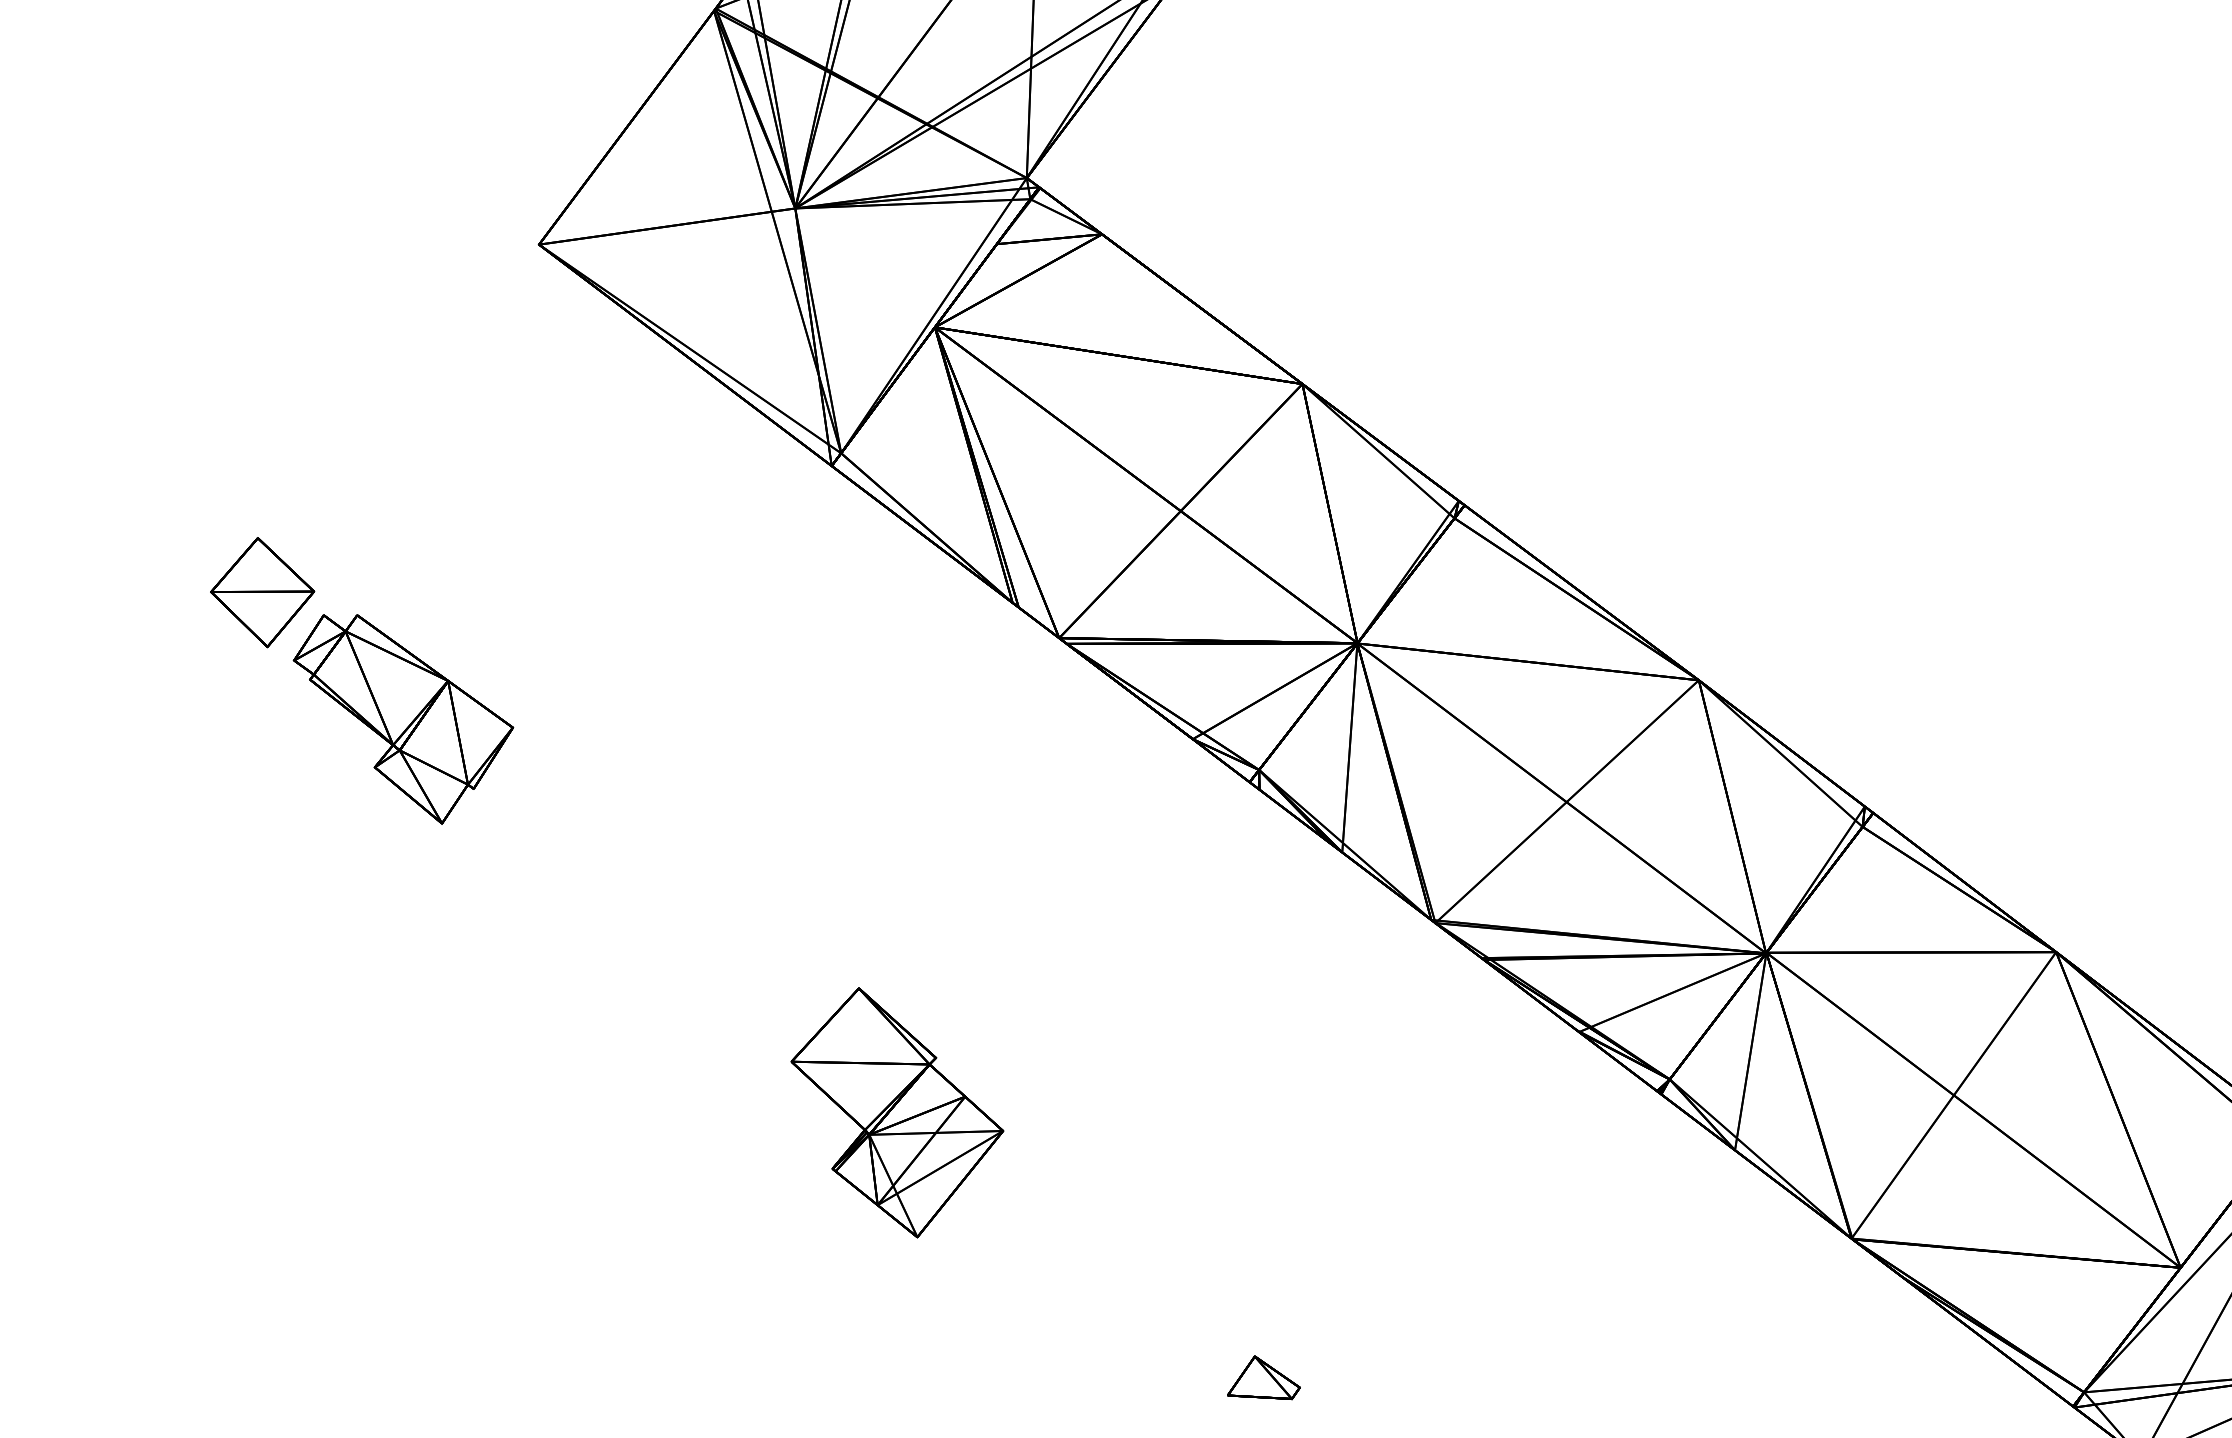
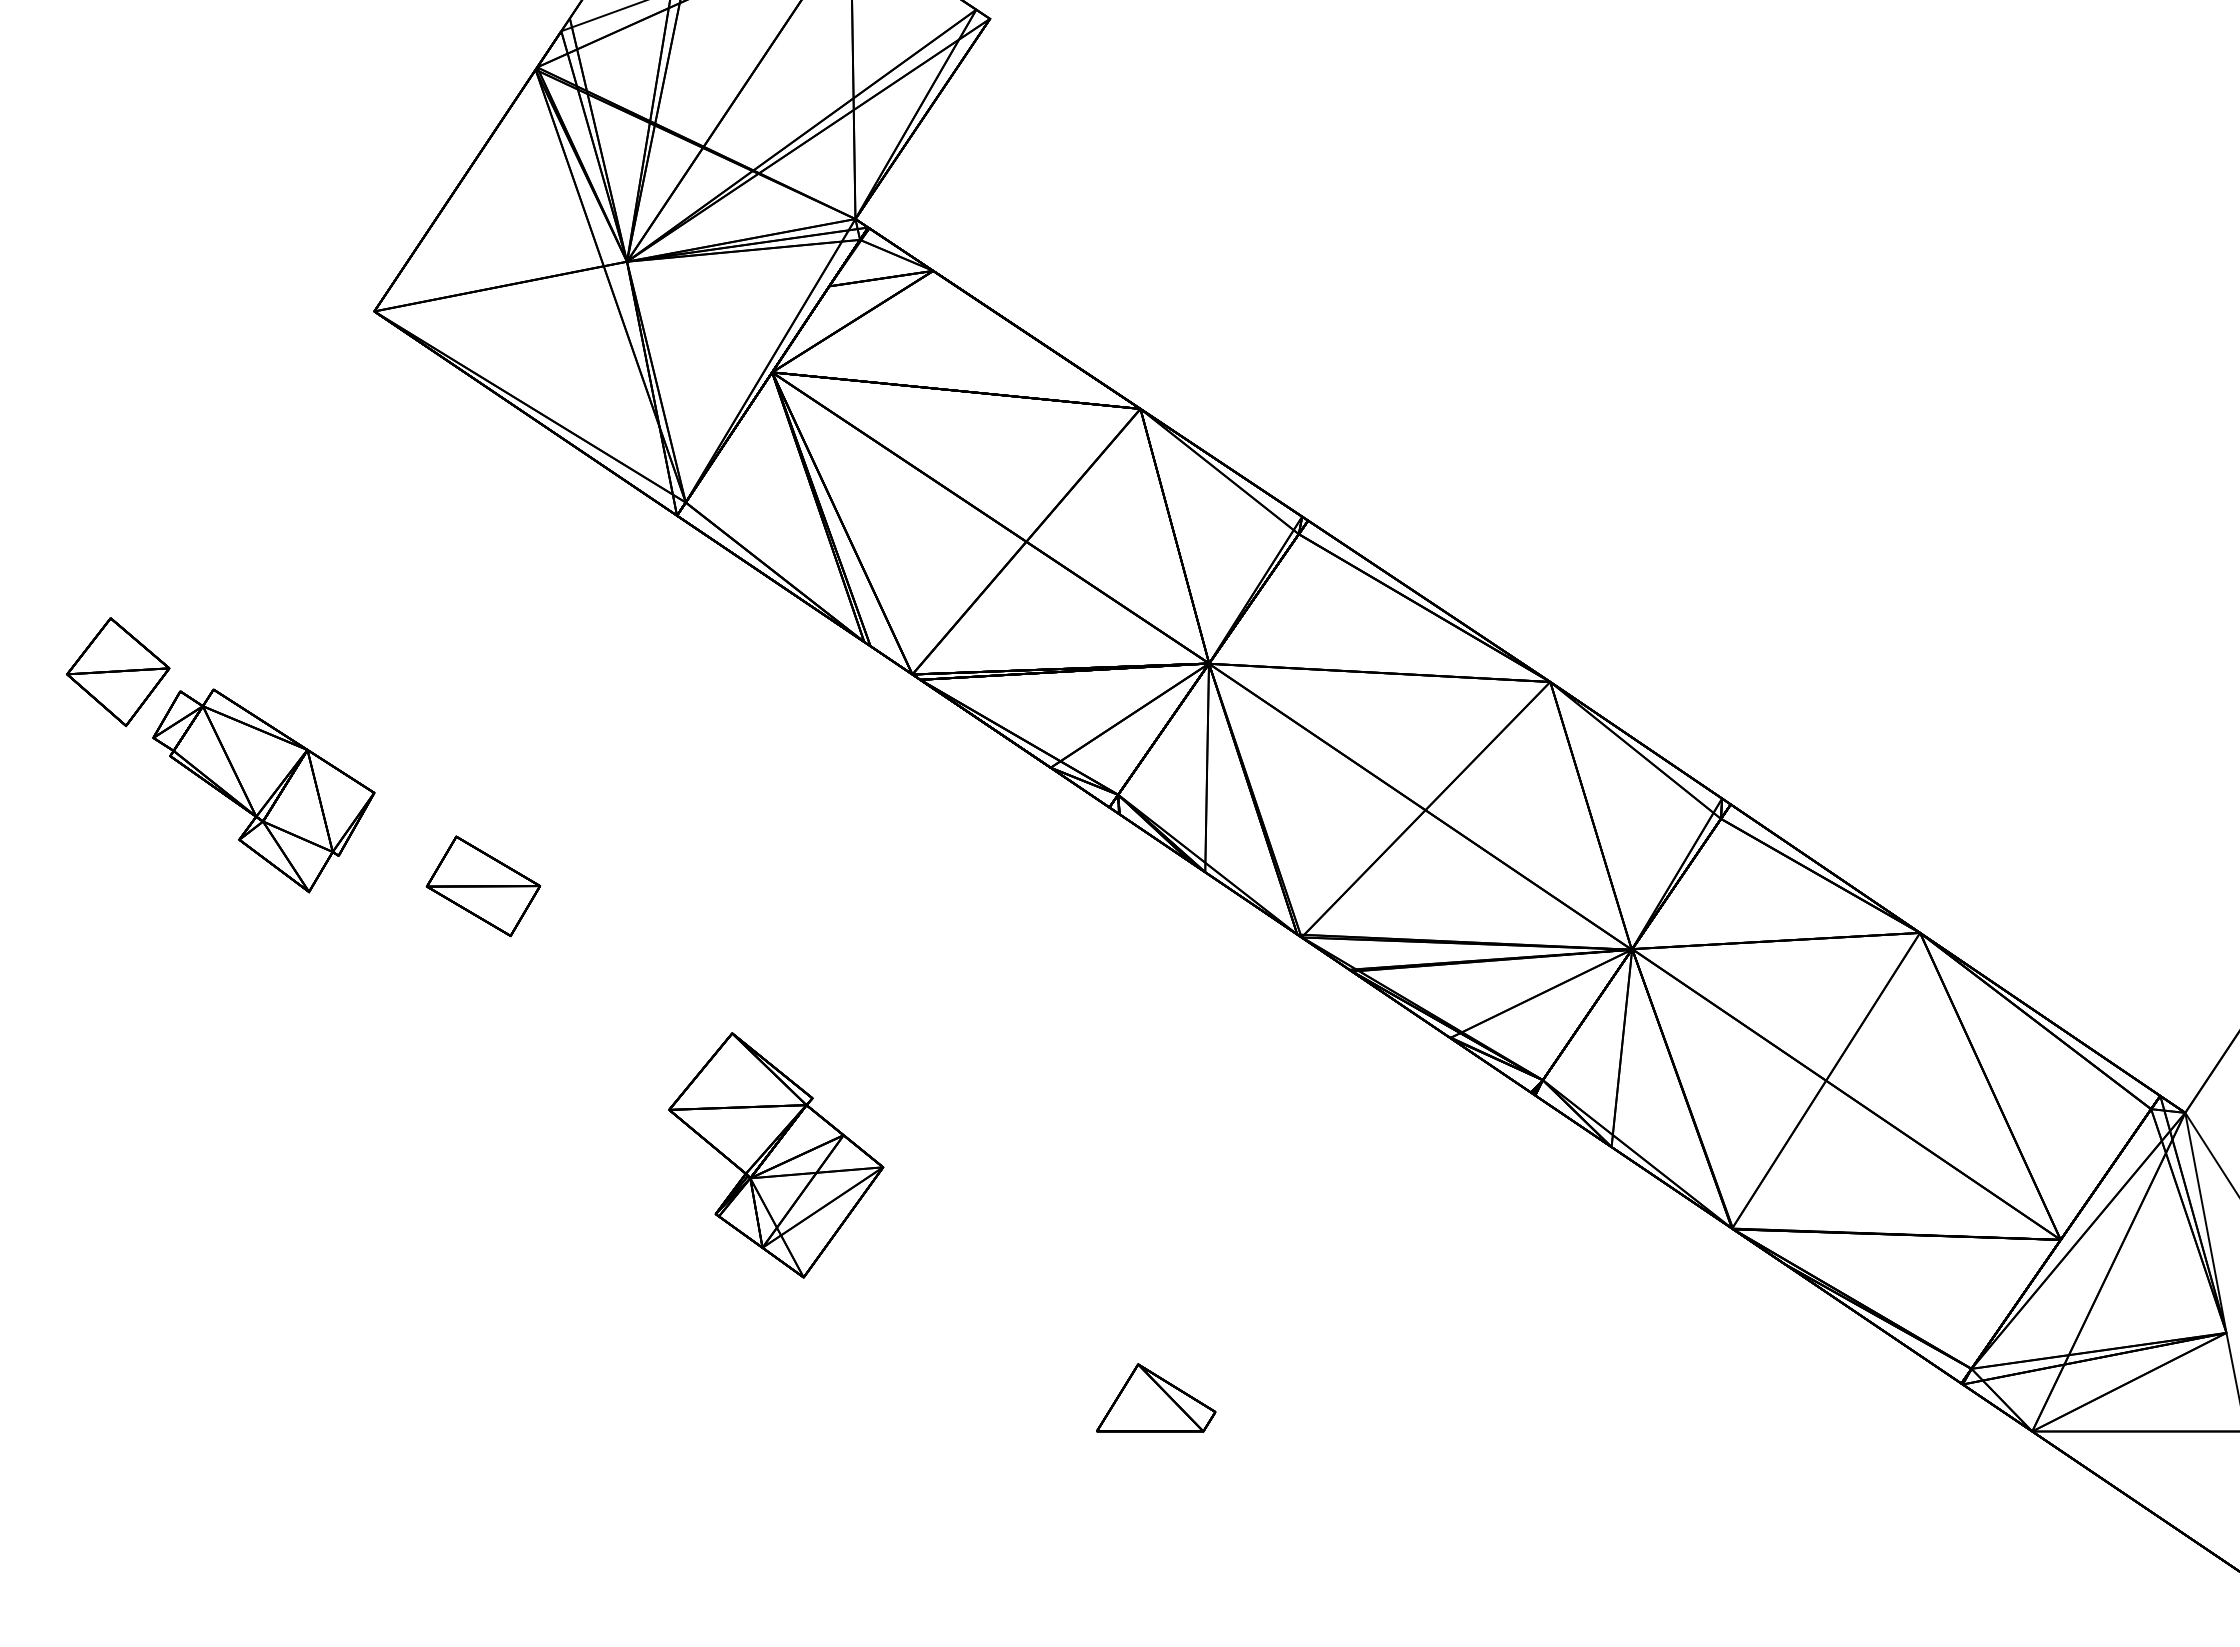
part: (617, 827) -> (483, 886), added
part: (1264, 1376) -> (1156, 1397), size x1.67

